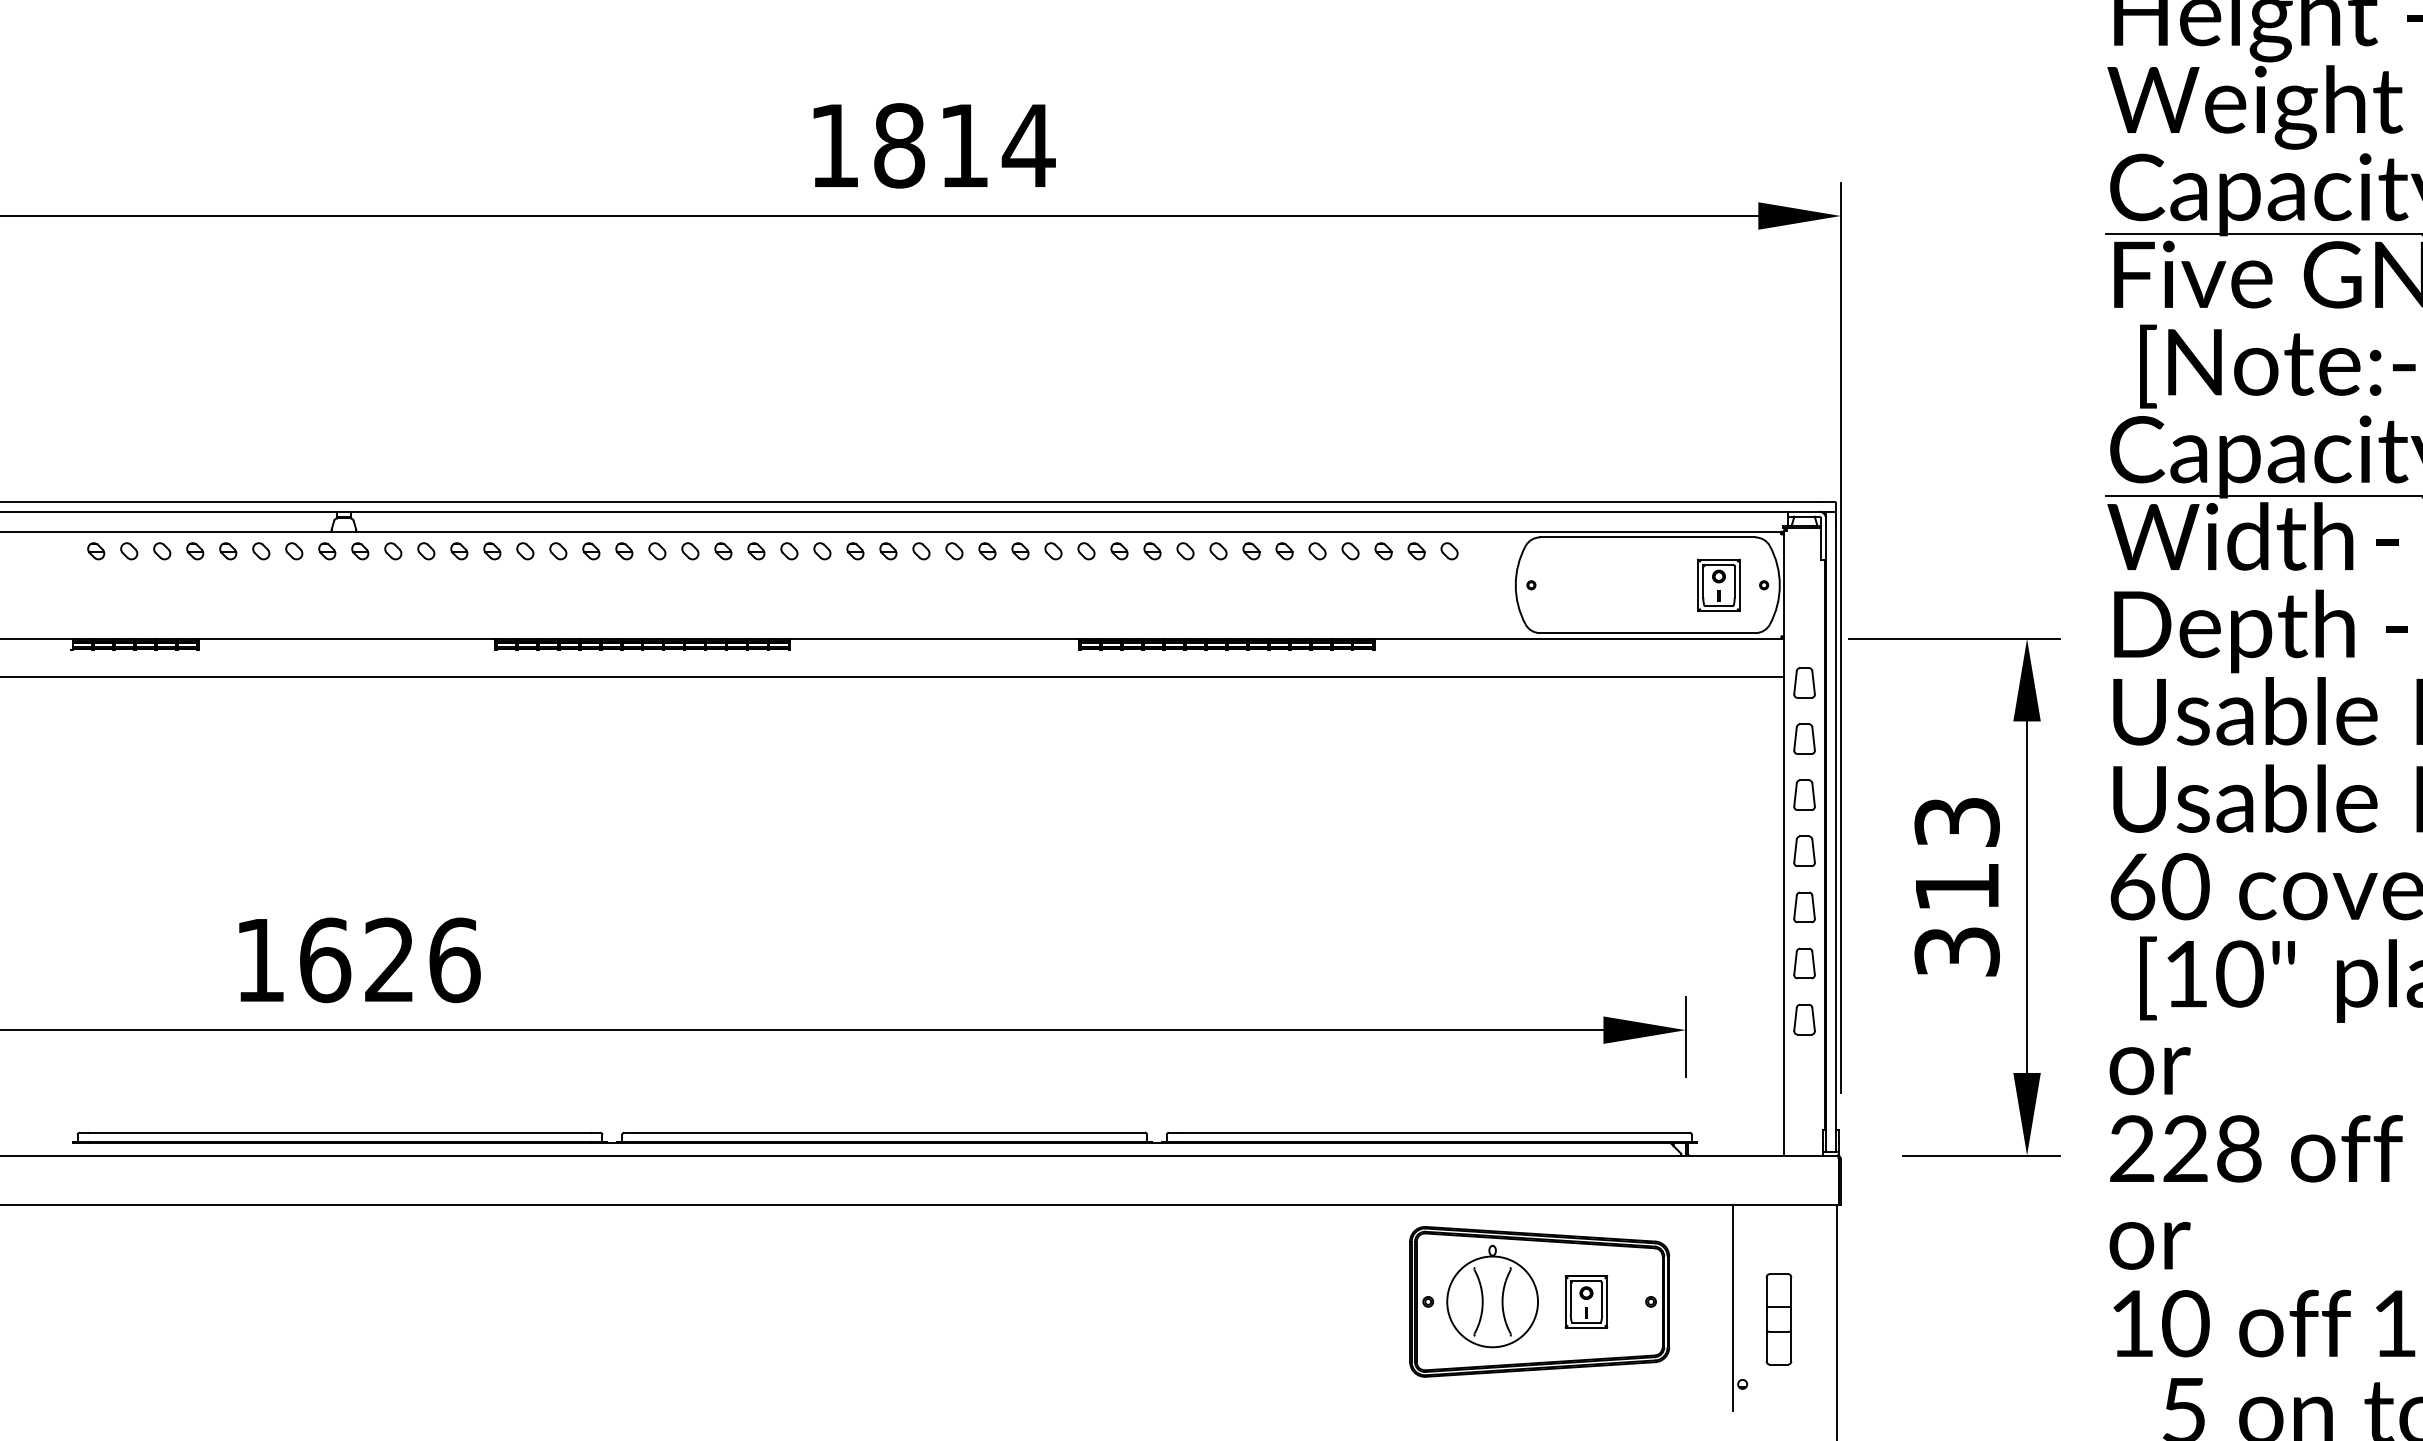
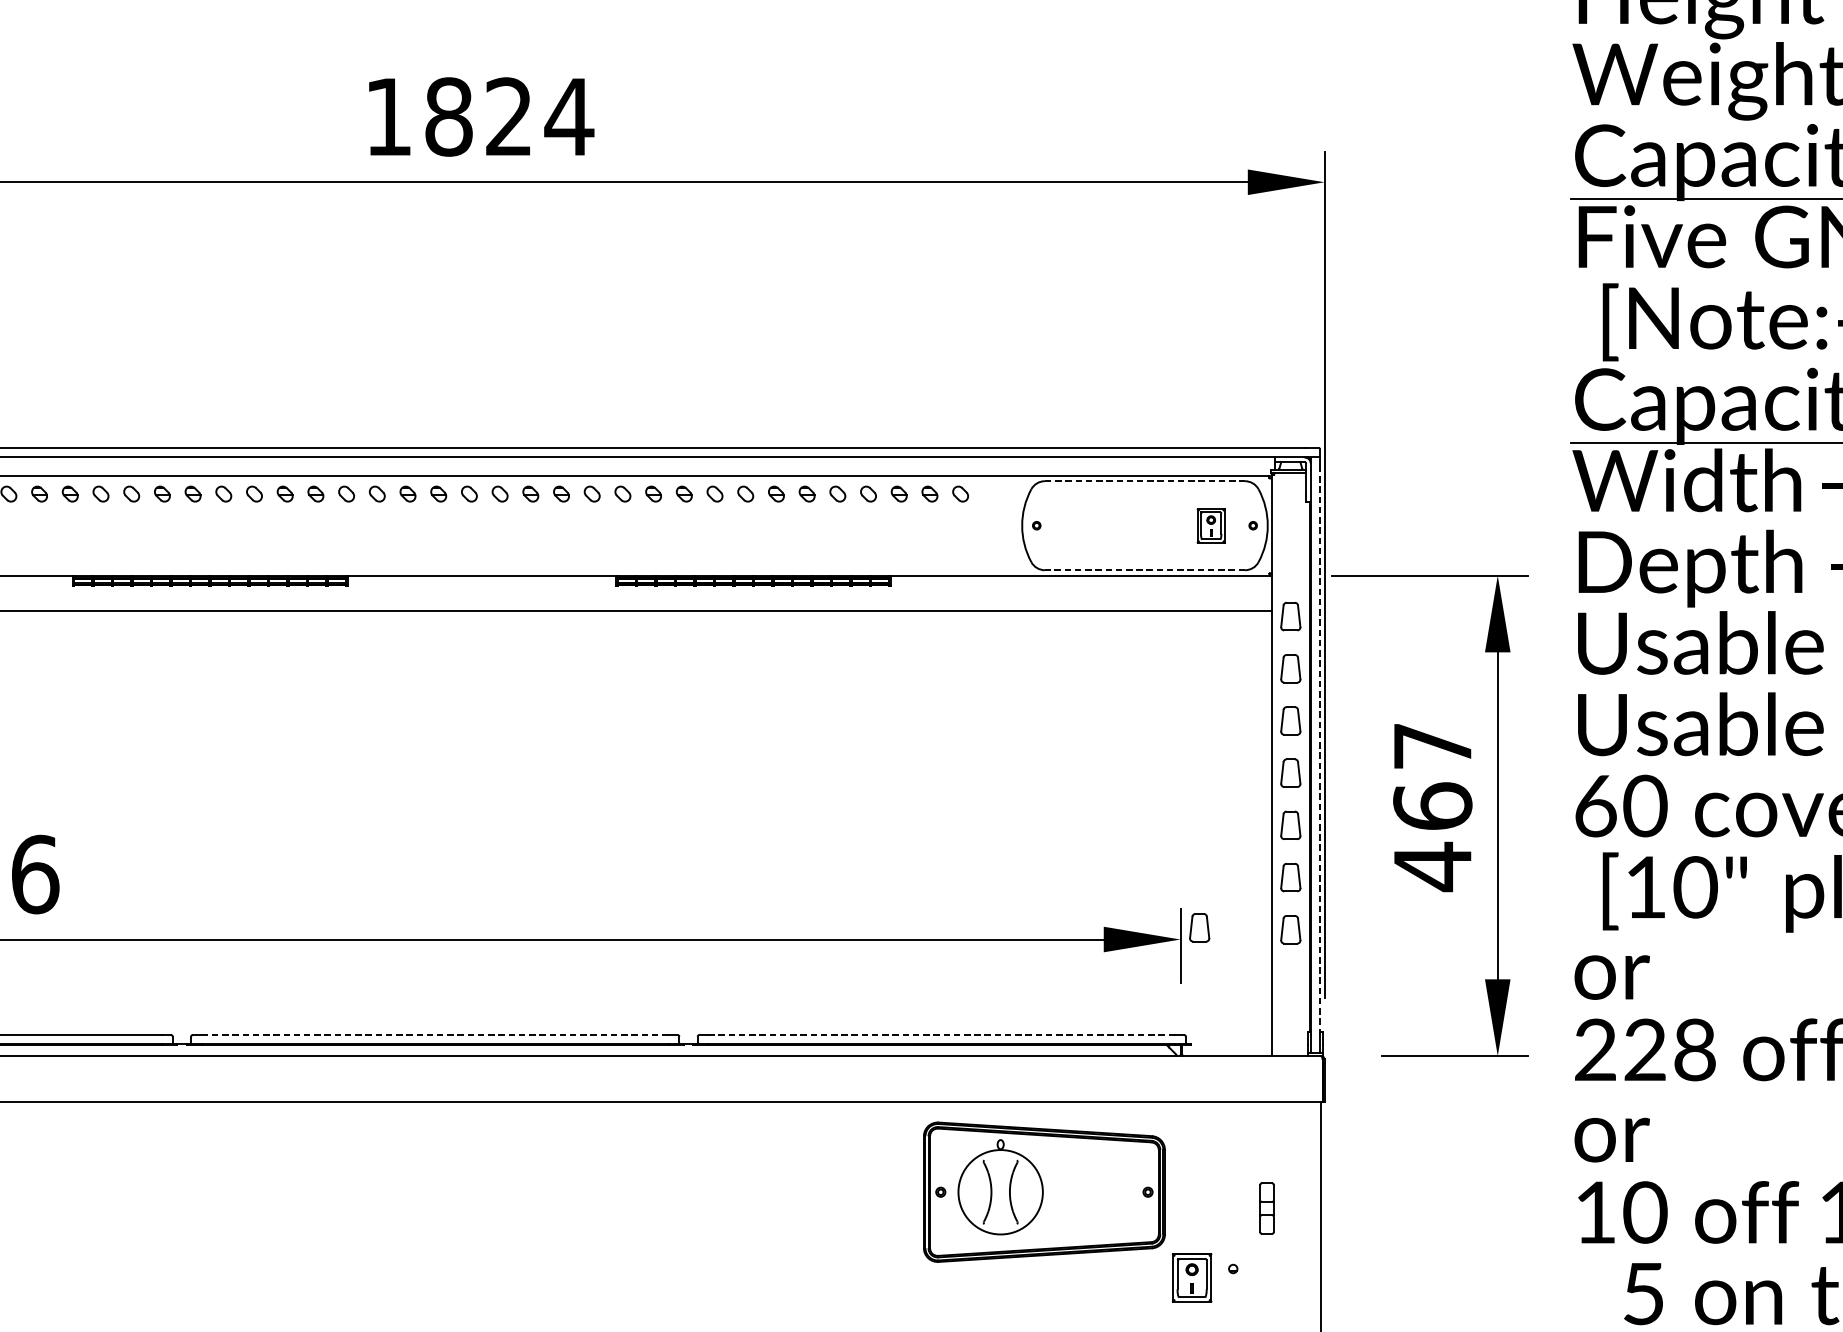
text: (963, 144) -> (508, 115), 1814 -> 1824
line: (1647, 537) -> (1144, 481), solid -> dashed
part: (1718, 585) -> (1210, 525), size x0.7
line: (1647, 633) -> (1144, 570), solid -> dashed
line: (1835, 829) -> (1319, 752), solid -> dashed
text: (1956, 888) -> (1432, 807), 313 -> 467
part: (1706, 1017) -> (1199, 927), added
line: (884, 1132) -> (435, 1034), solid -> dashed
line: (1429, 1132) -> (941, 1034), solid -> dashed
part: (1586, 1301) -> (1192, 1277), moved
line: (1732, 1307) -> (1223, 1197), removed
part: (1778, 1319) -> (1266, 1208), size x0.6

